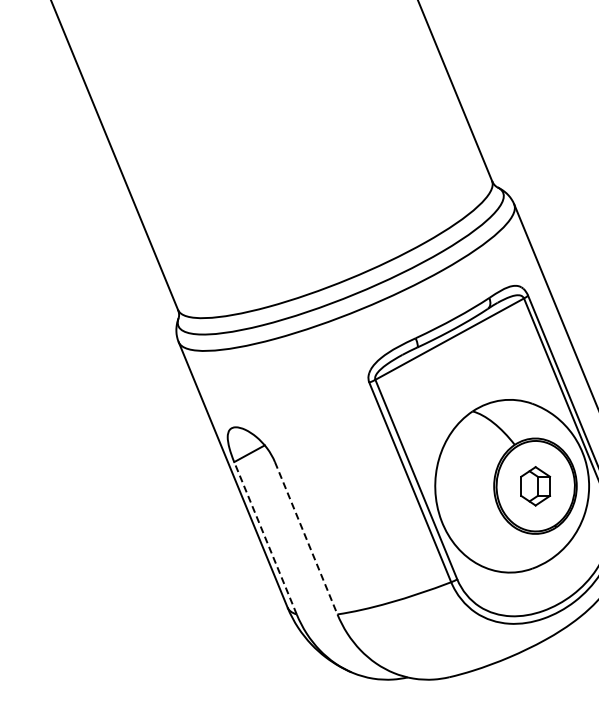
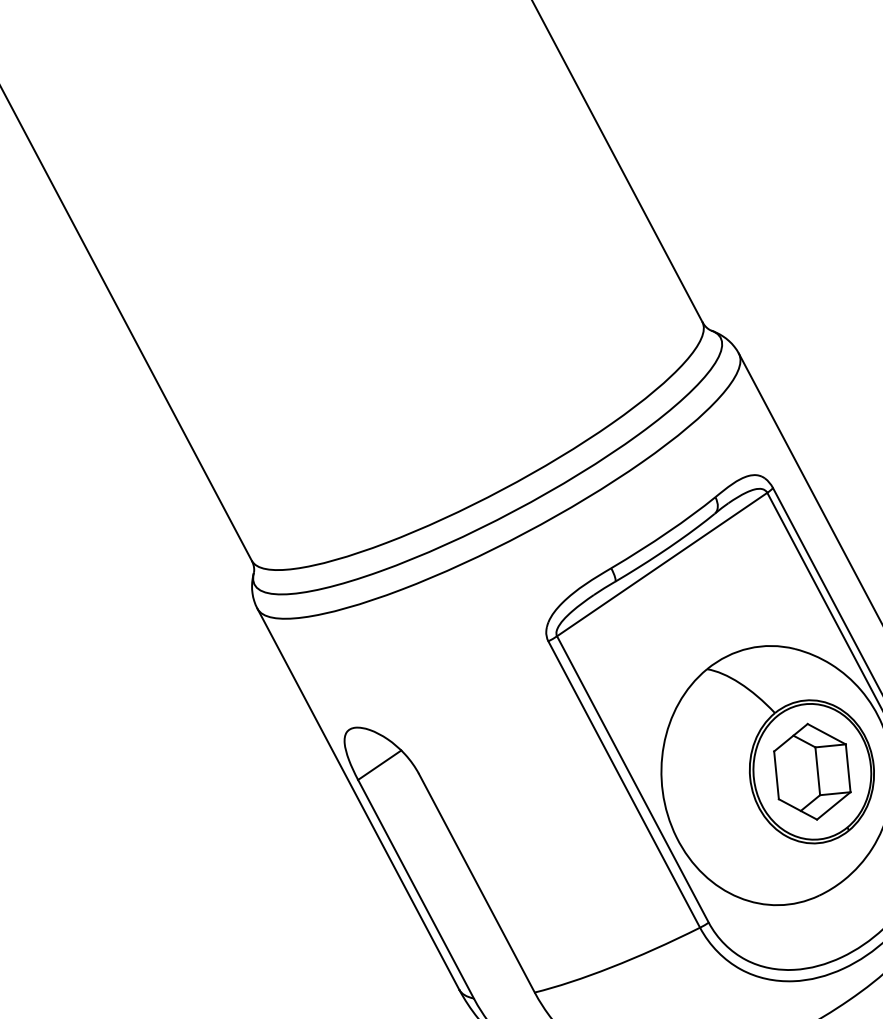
part: (535, 486) -> (812, 772), size x1.67
line: (265, 537) -> (415, 888), dashed -> solid
line: (306, 538) -> (477, 883), dashed -> solid

